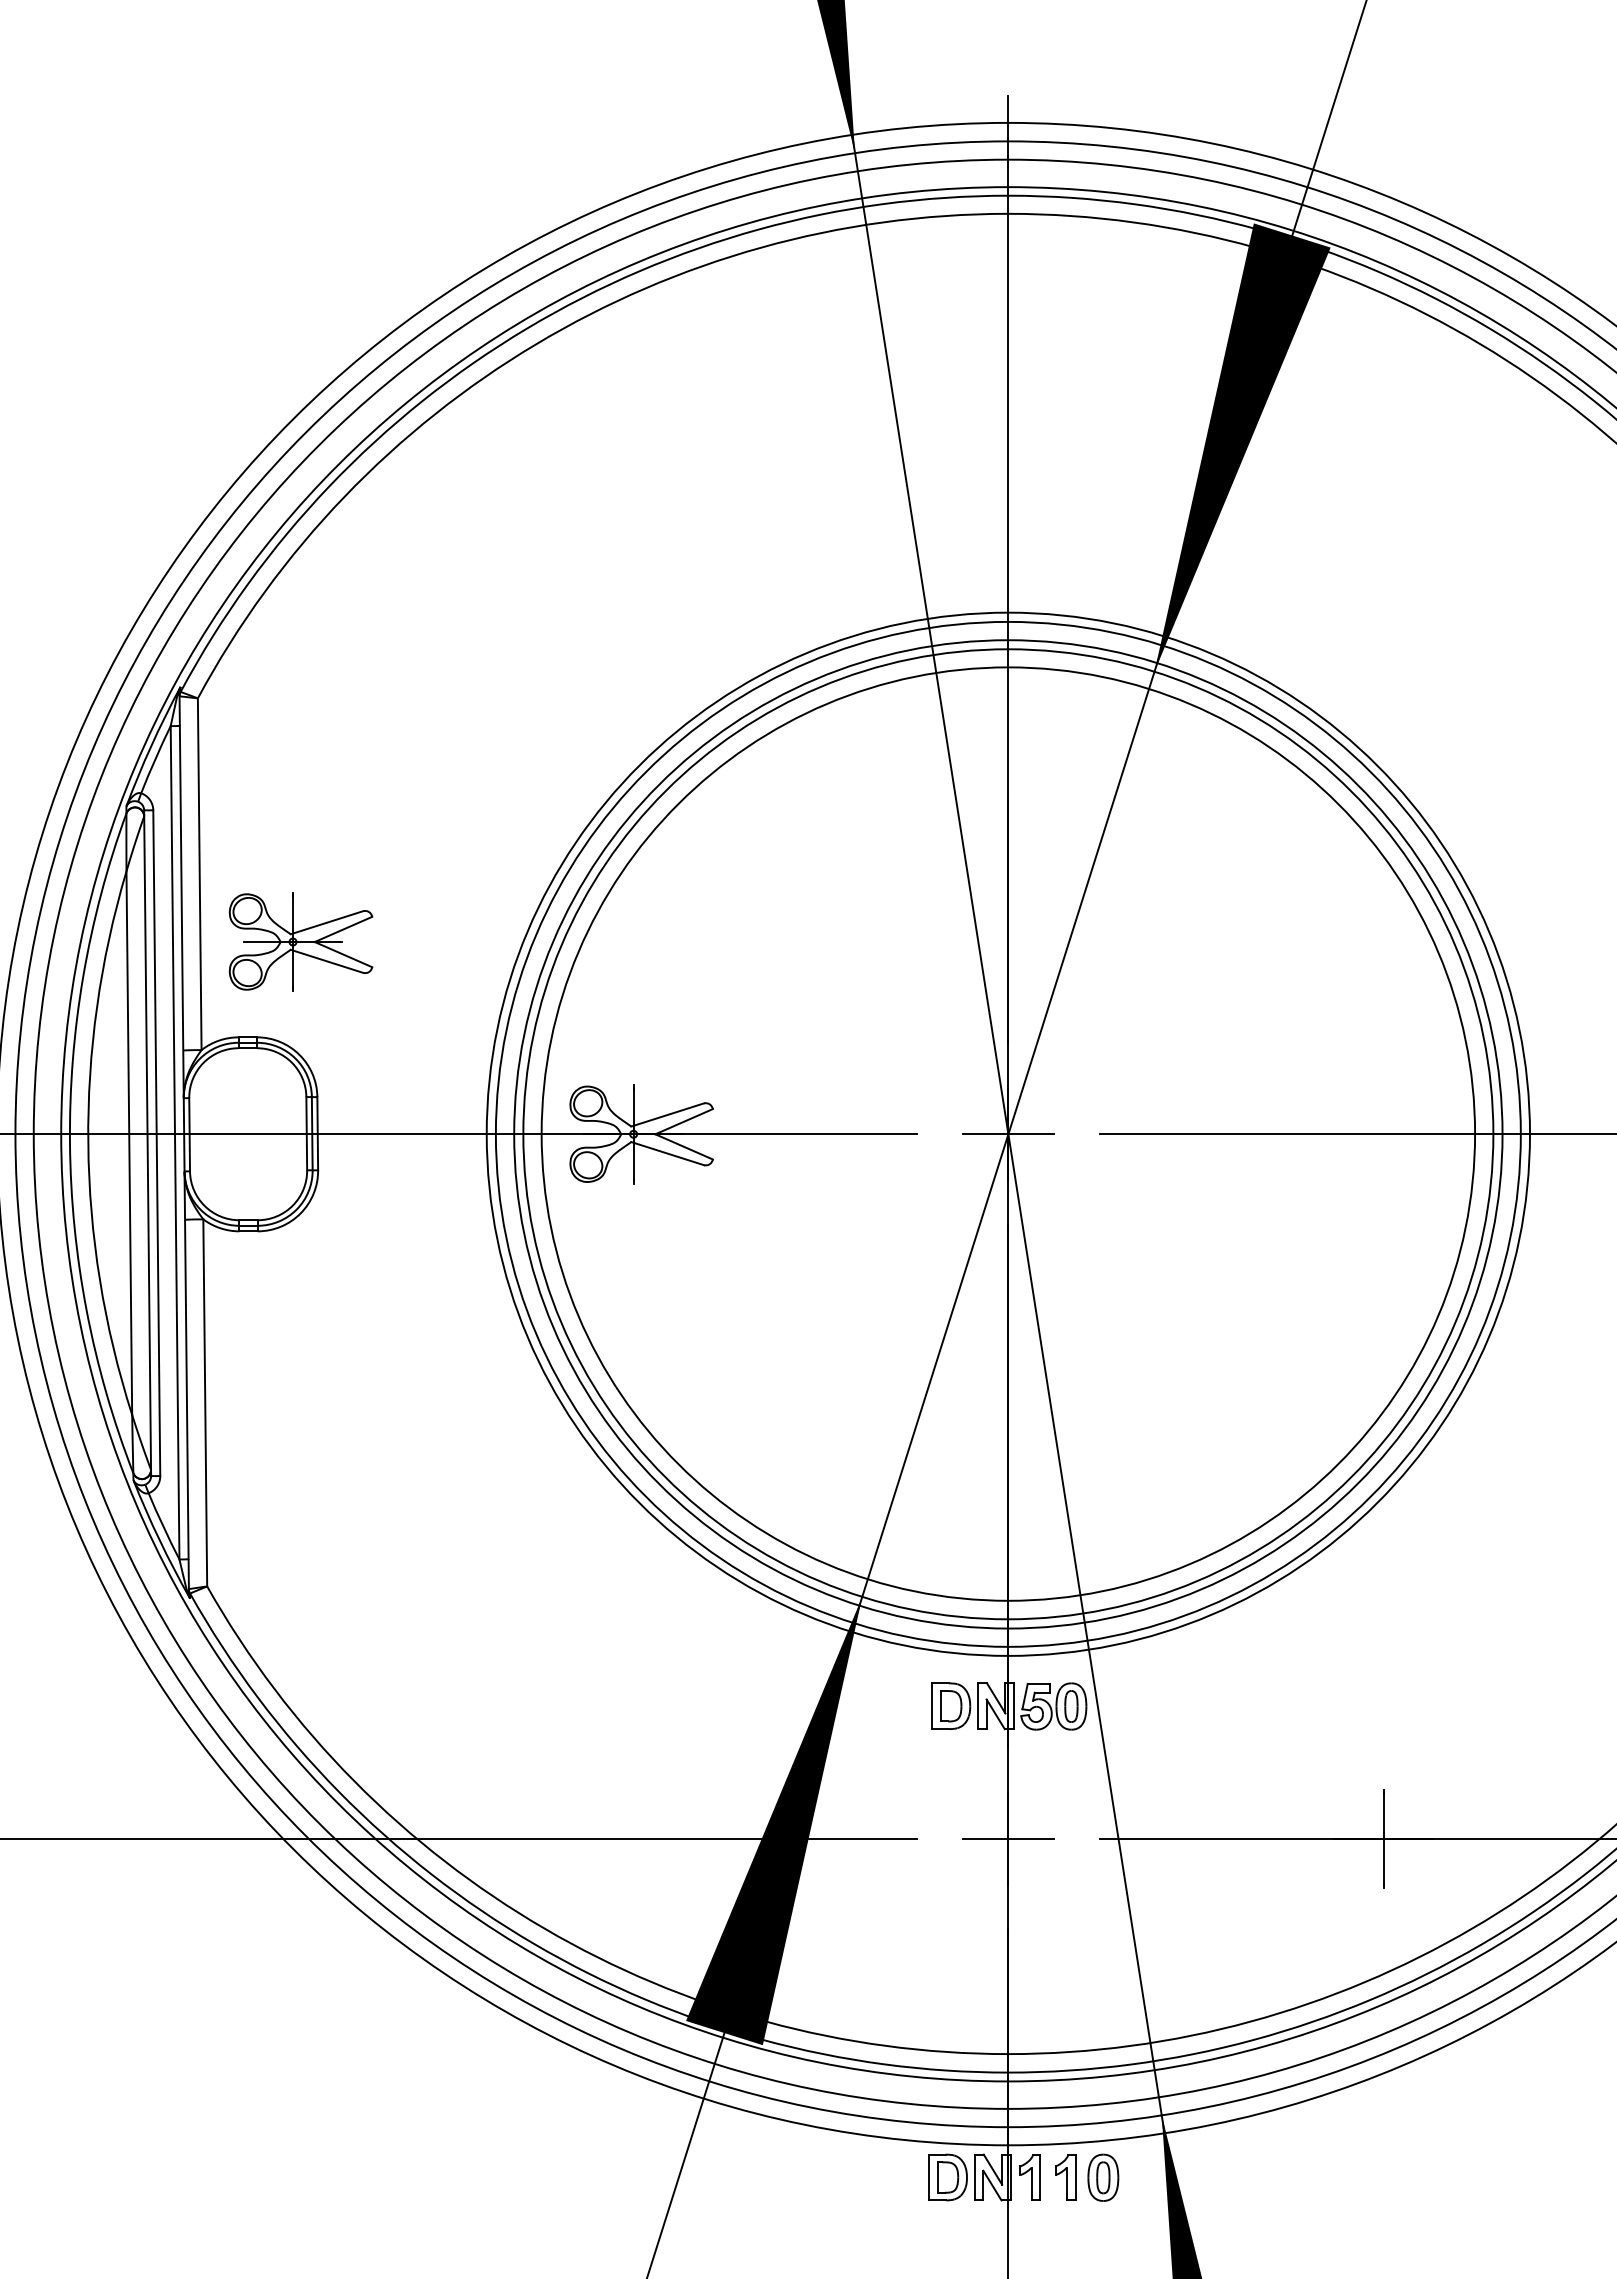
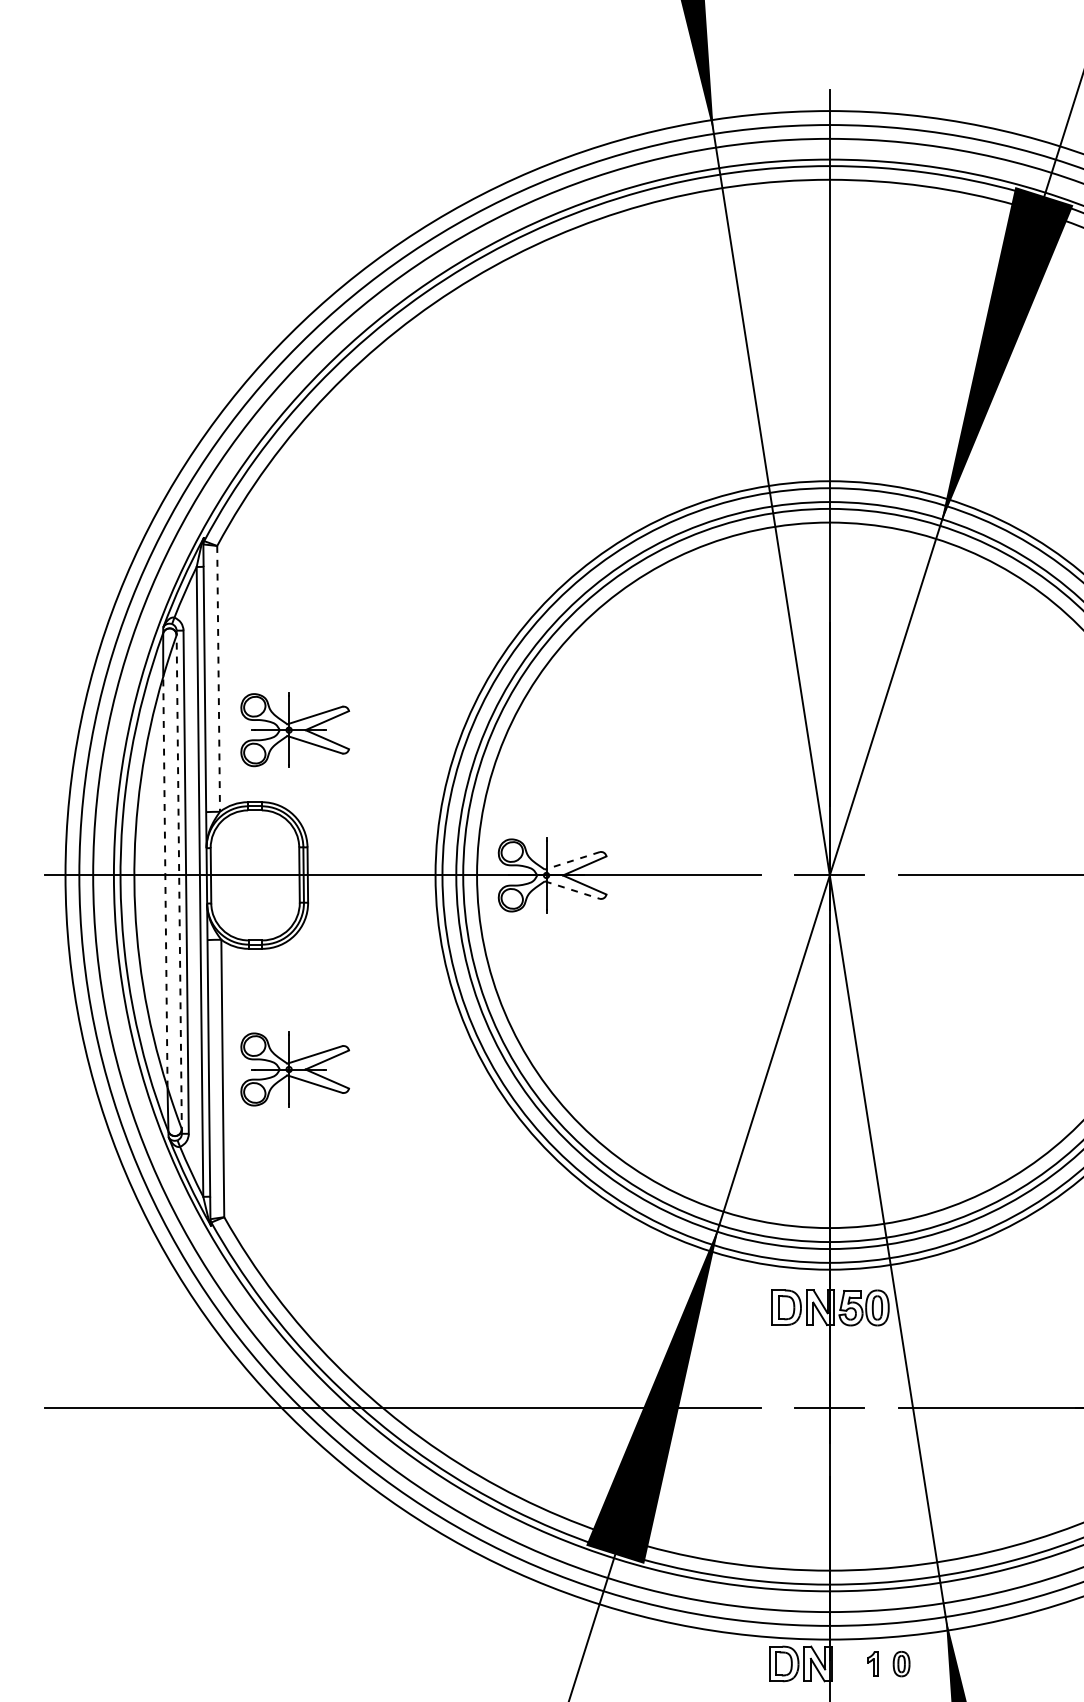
line: (199, 874) -> (218, 679), solid -> dashed
line: (667, 1115) -> (572, 861), solid -> dashed
line: (129, 1143) -> (165, 882), solid -> dashed
line: (147, 1143) -> (179, 882), solid -> dashed
line: (668, 1153) -> (572, 889), solid -> dashed
part: (300, 1390) -> (294, 1069), added
part: (1029, 2177) -> (845, 1663), removed
part: (1065, 2177) -> (872, 1663), size x0.7
part: (1103, 2177) -> (901, 1663), size x0.7

